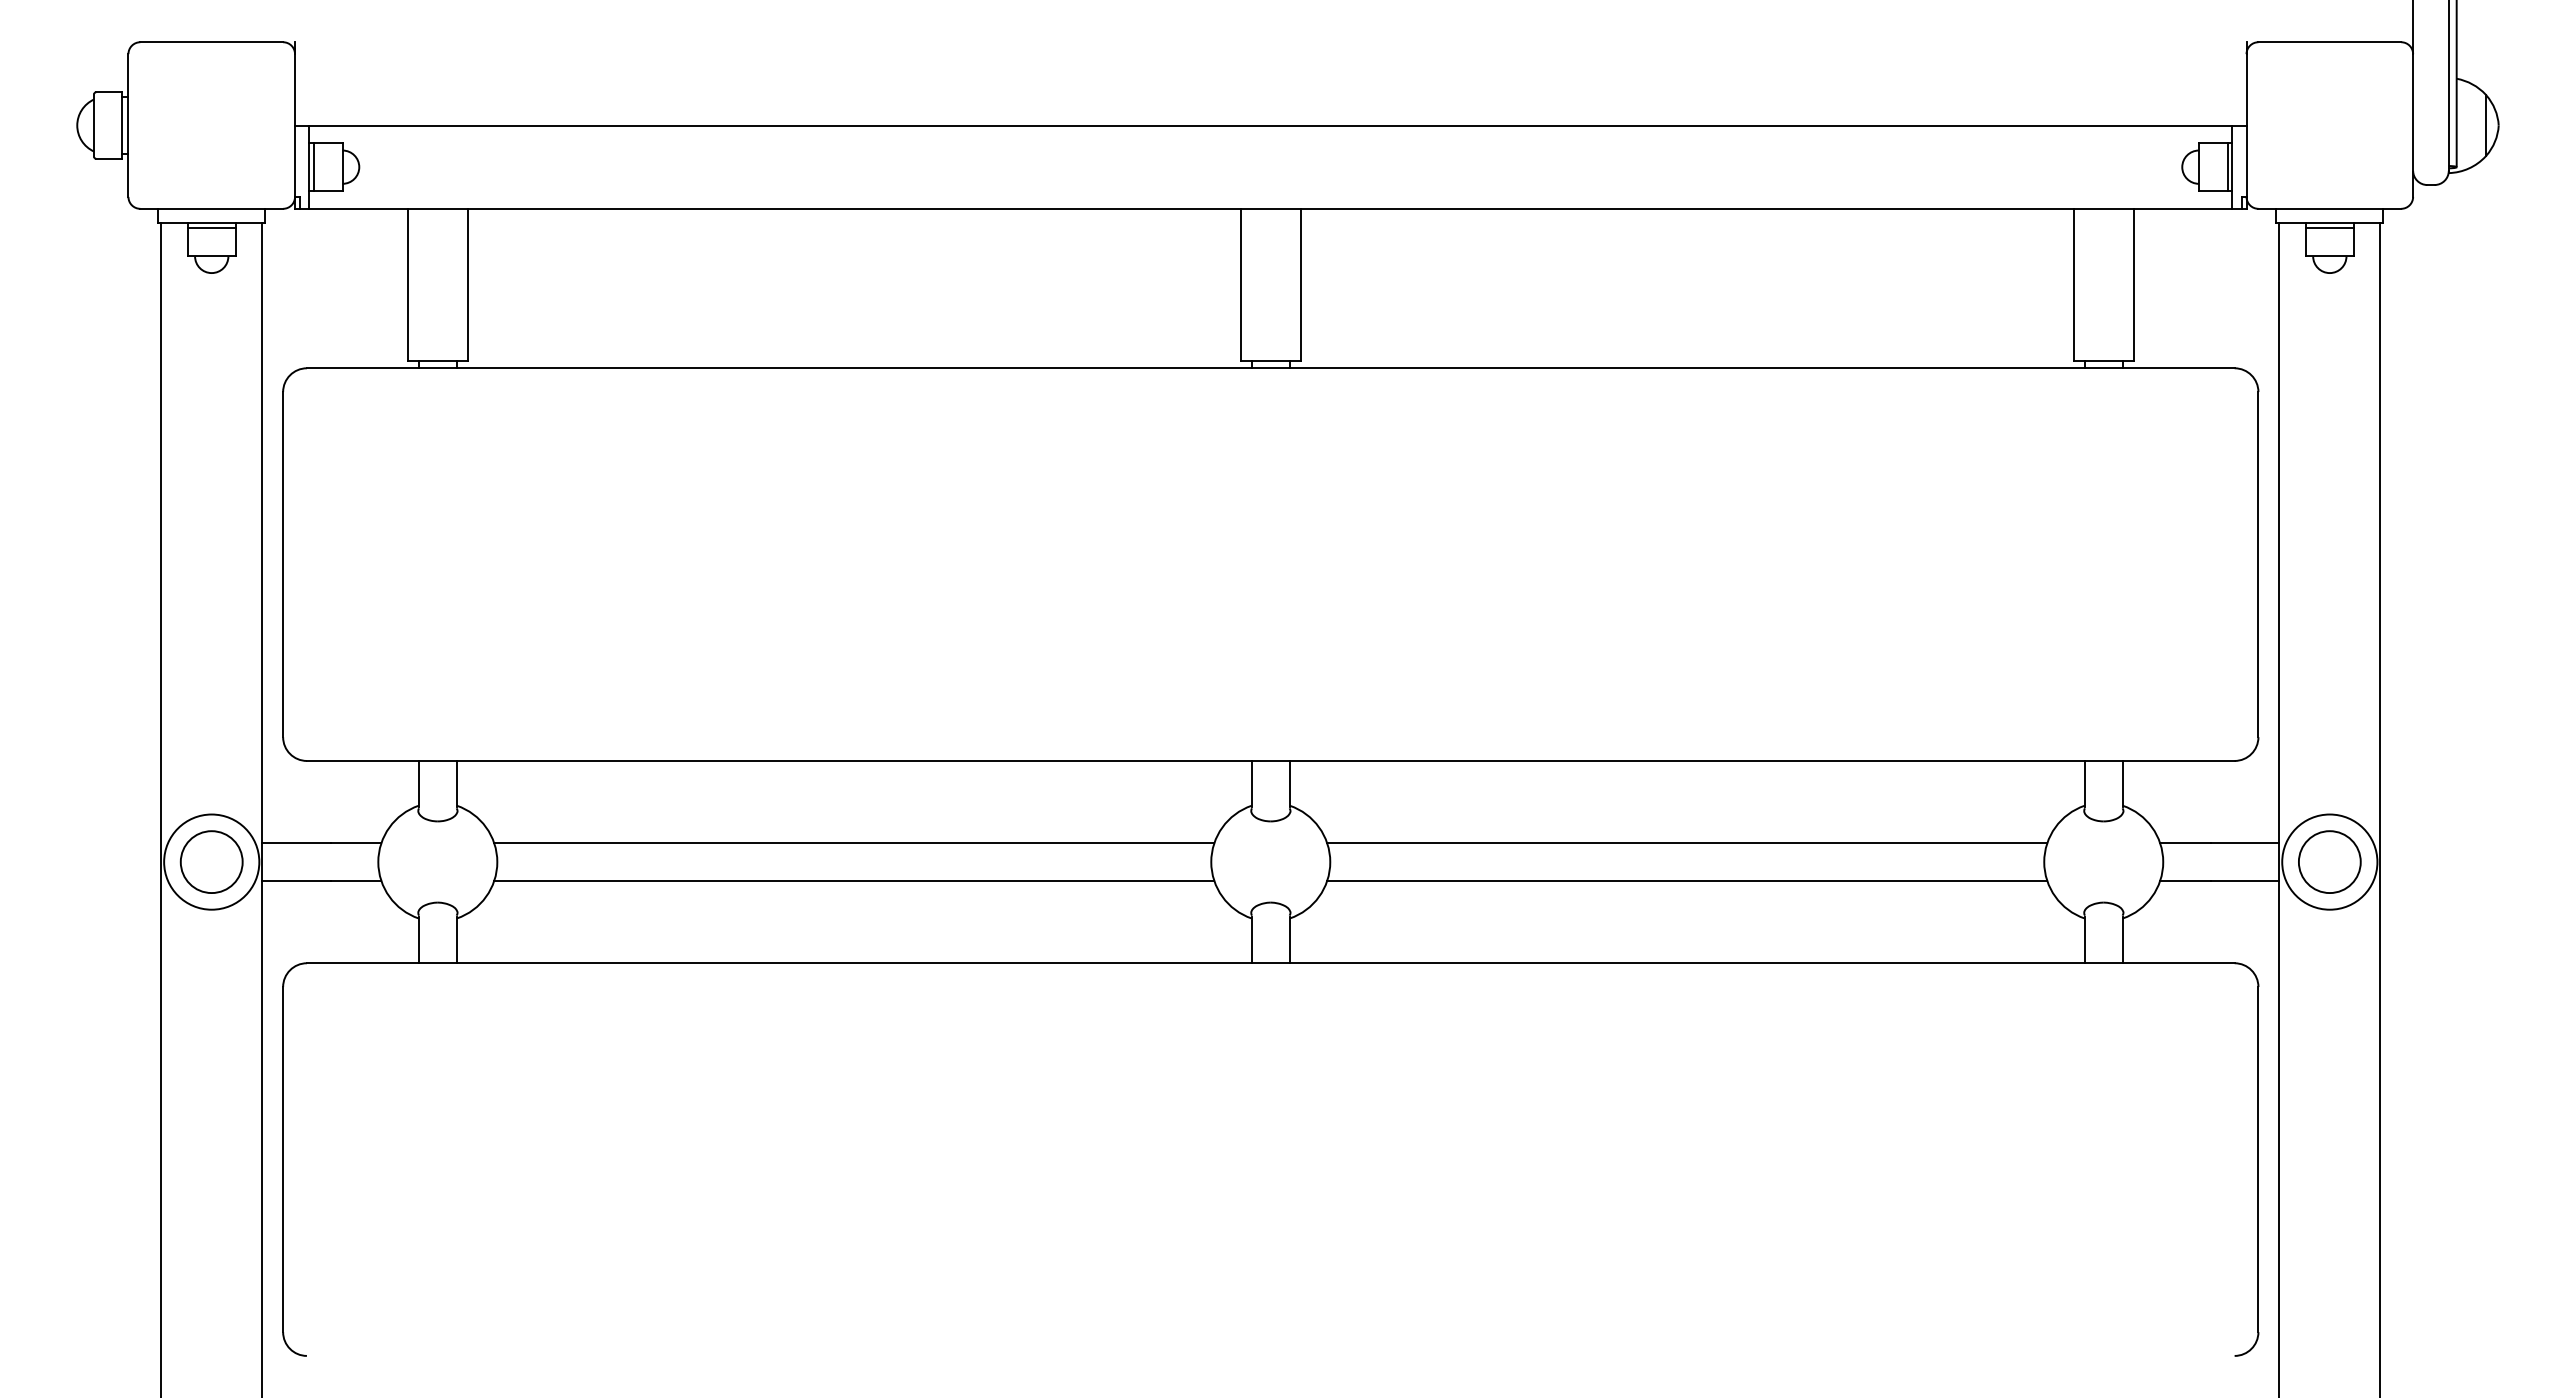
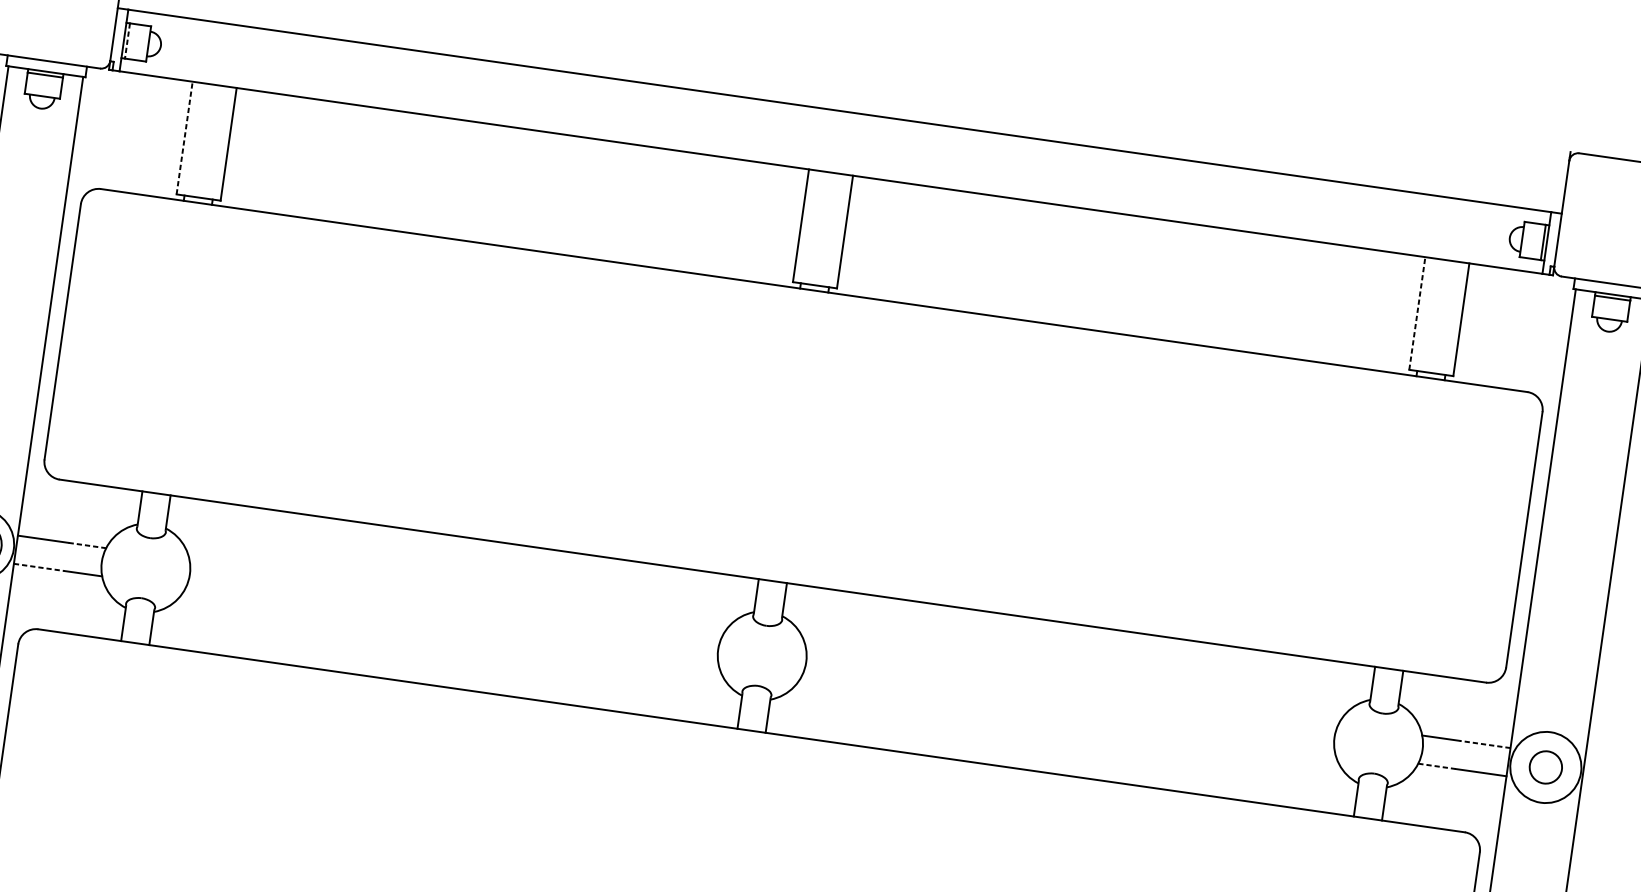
line: (314, 167) -> (127, 41), solid -> dashed
line: (408, 284) -> (185, 137), solid -> dashed
line: (2073, 284) -> (1417, 313), solid -> dashed
line: (356, 843) -> (87, 545), solid -> dashed
line: (854, 843) -> (456, 598), removed
line: (1687, 843) -> (1072, 686), removed
line: (2244, 843) -> (1484, 744), solid -> dashed
circle: (2329, 861) -> (1545, 766), size x0.7
line: (296, 881) -> (39, 567), solid -> dashed
line: (854, 881) -> (452, 626), removed
line: (1687, 881) -> (1068, 714), removed
line: (2185, 881) -> (1437, 766), solid -> dashed

